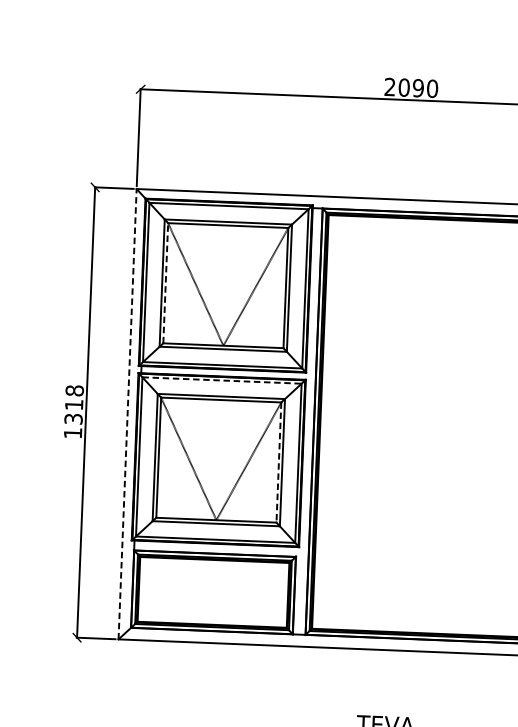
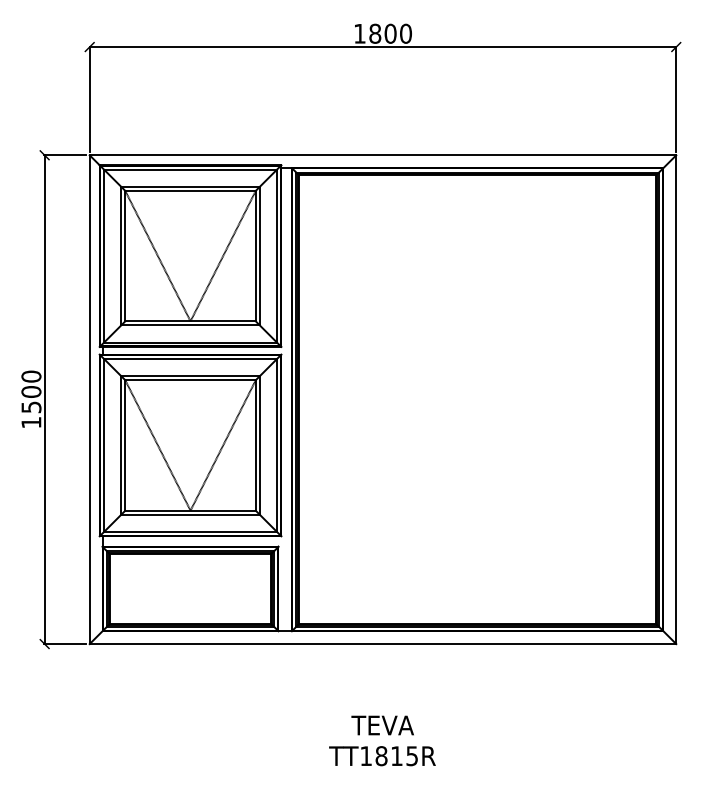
text: (404, 87) -> (375, 33), 2090 -> 1800
line: (165, 282) -> (125, 255), dashed -> solid
line: (222, 380) -> (191, 359), dashed -> solid
text: (74, 404) -> (31, 391), 1318 -> 1500
line: (127, 414) -> (89, 399), dashed -> solid
line: (278, 462) -> (255, 445), dashed -> solid

